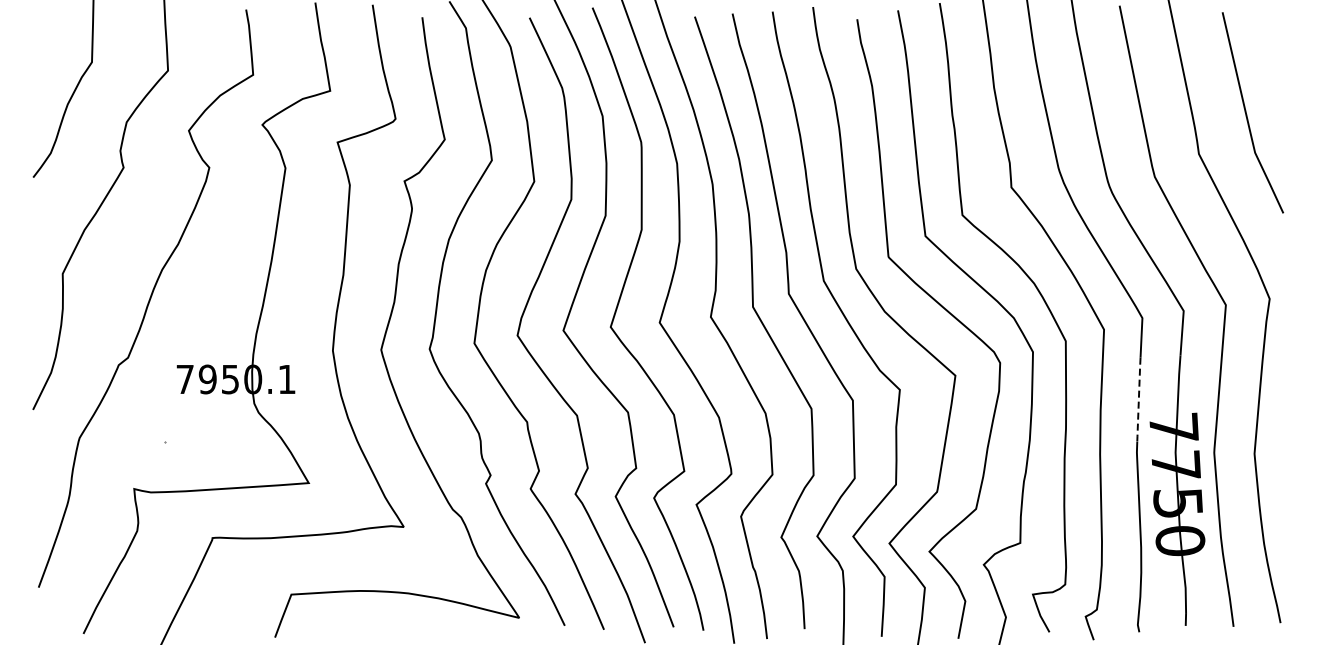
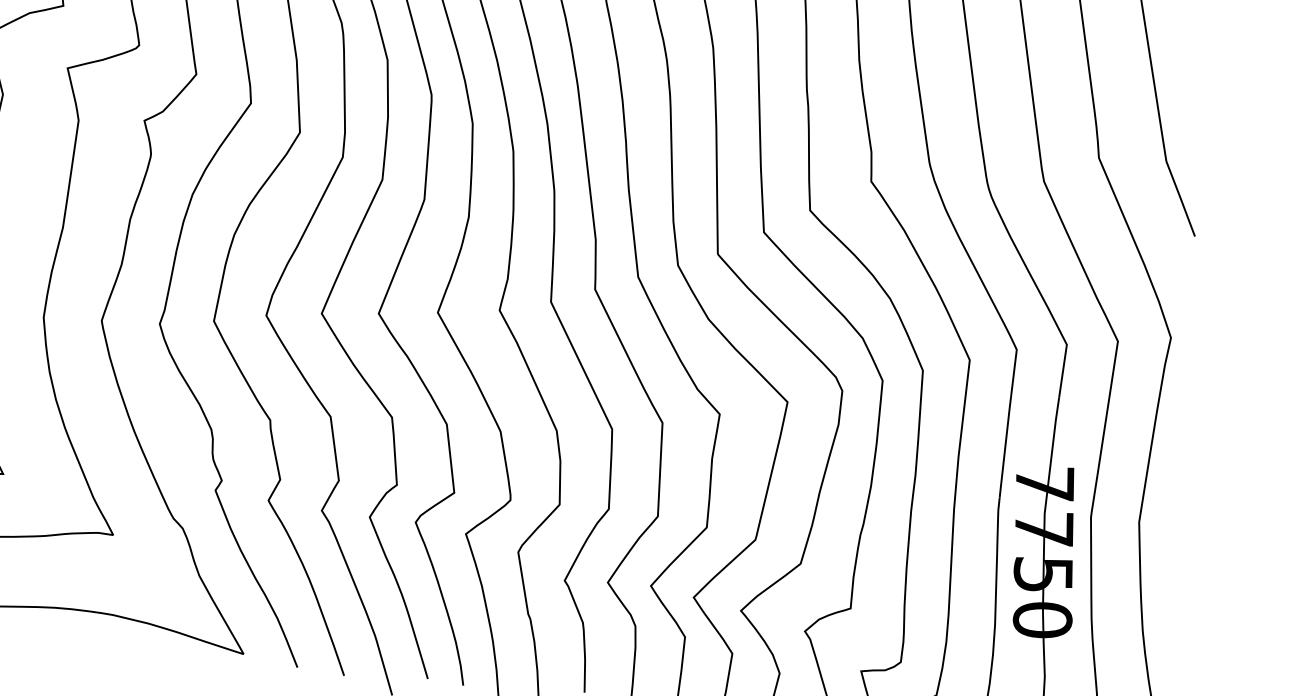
line: (1138, 399) -> (1004, 446), dashed -> solid

